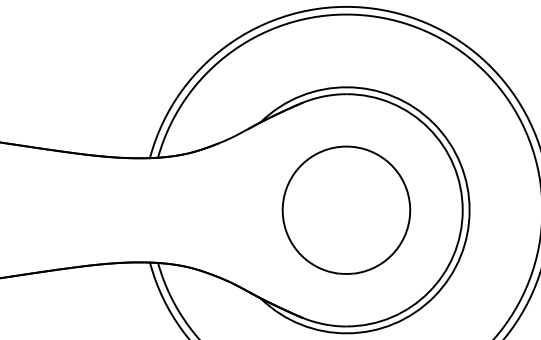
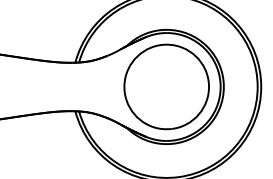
part: (346, 209) -> (166, 86), size x1.43

